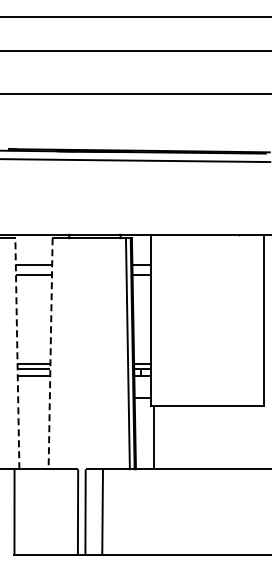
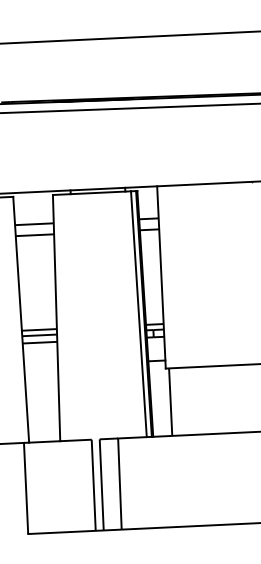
line: (17, 353) -> (21, 319), dashed -> solid
line: (50, 353) -> (56, 317), dashed -> solid

